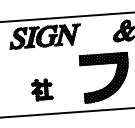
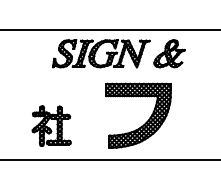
part: (44, 36) -> (100, 53), moved
part: (42, 89) -> (51, 125), size x1.43

